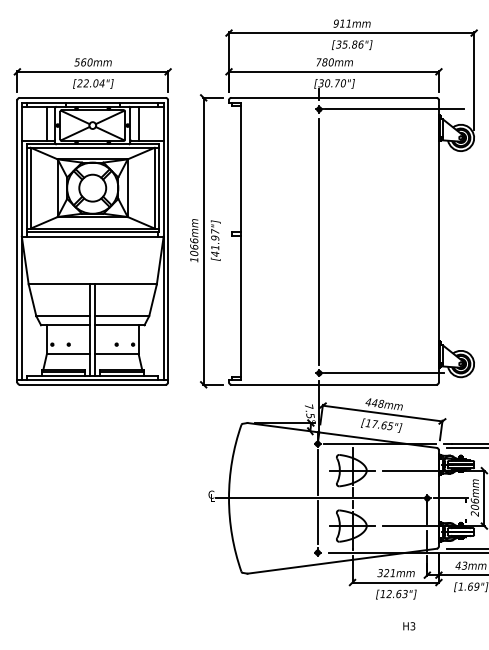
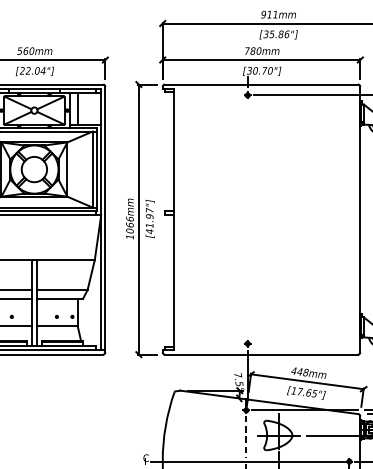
line: (319, 242) -> (247, 220), removed
line: (384, 373) -> (309, 344), removed
line: (317, 472) -> (246, 437), solid -> dashed

